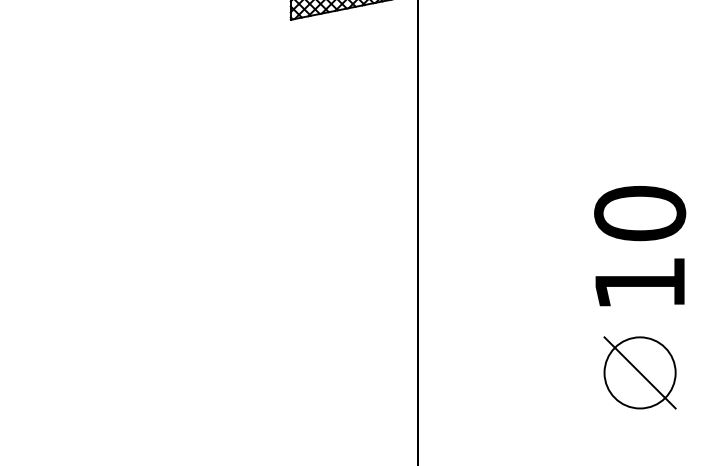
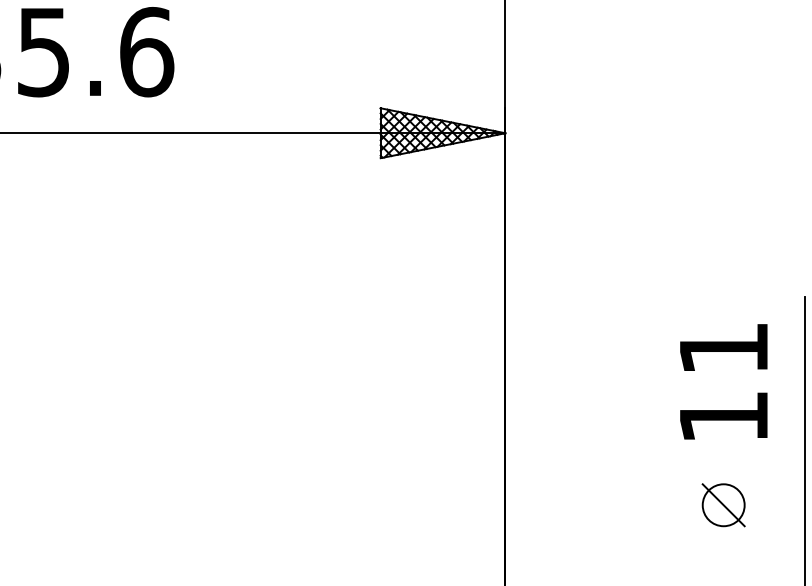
text: (639, 213) -> (723, 348), 10 -> 11
part: (639, 373) -> (723, 505), size x0.6

